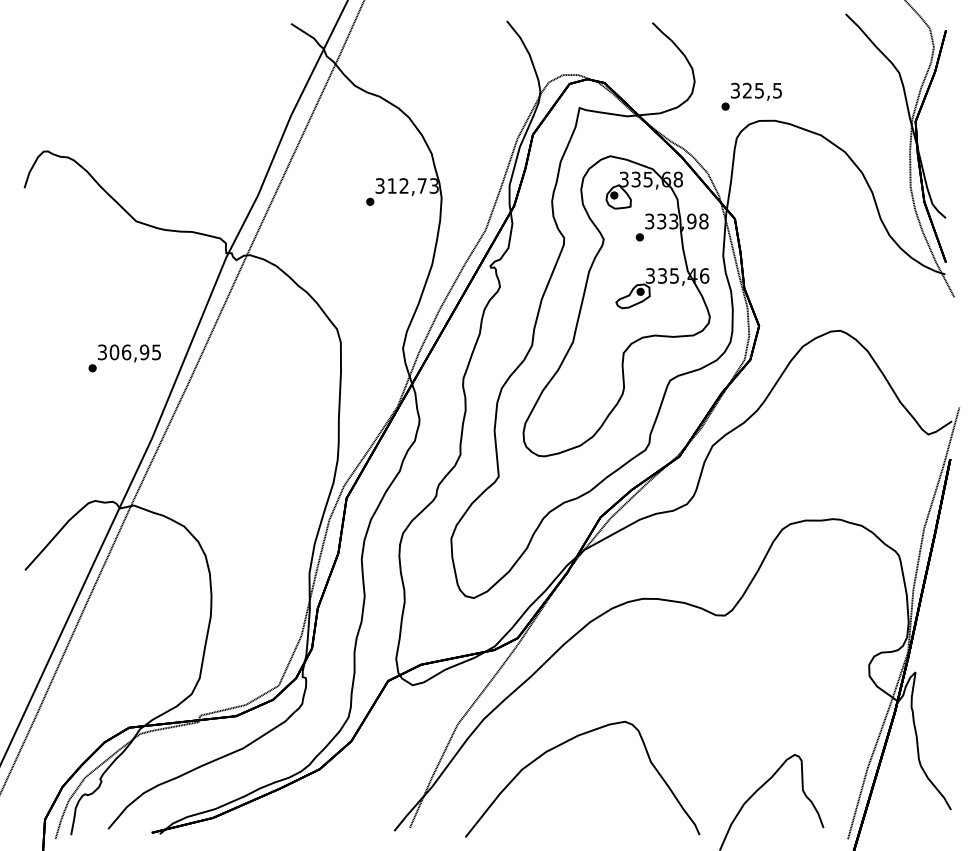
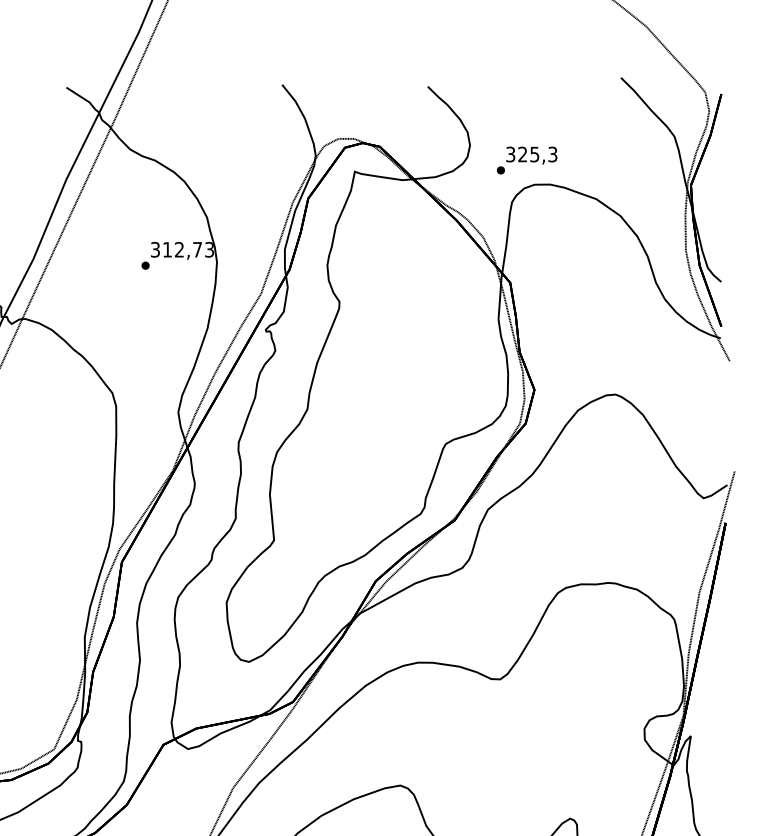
text: (777, 89) -> (552, 153), 325,5 -> 325,3
part: (616, 306) -> (391, 370), removed

